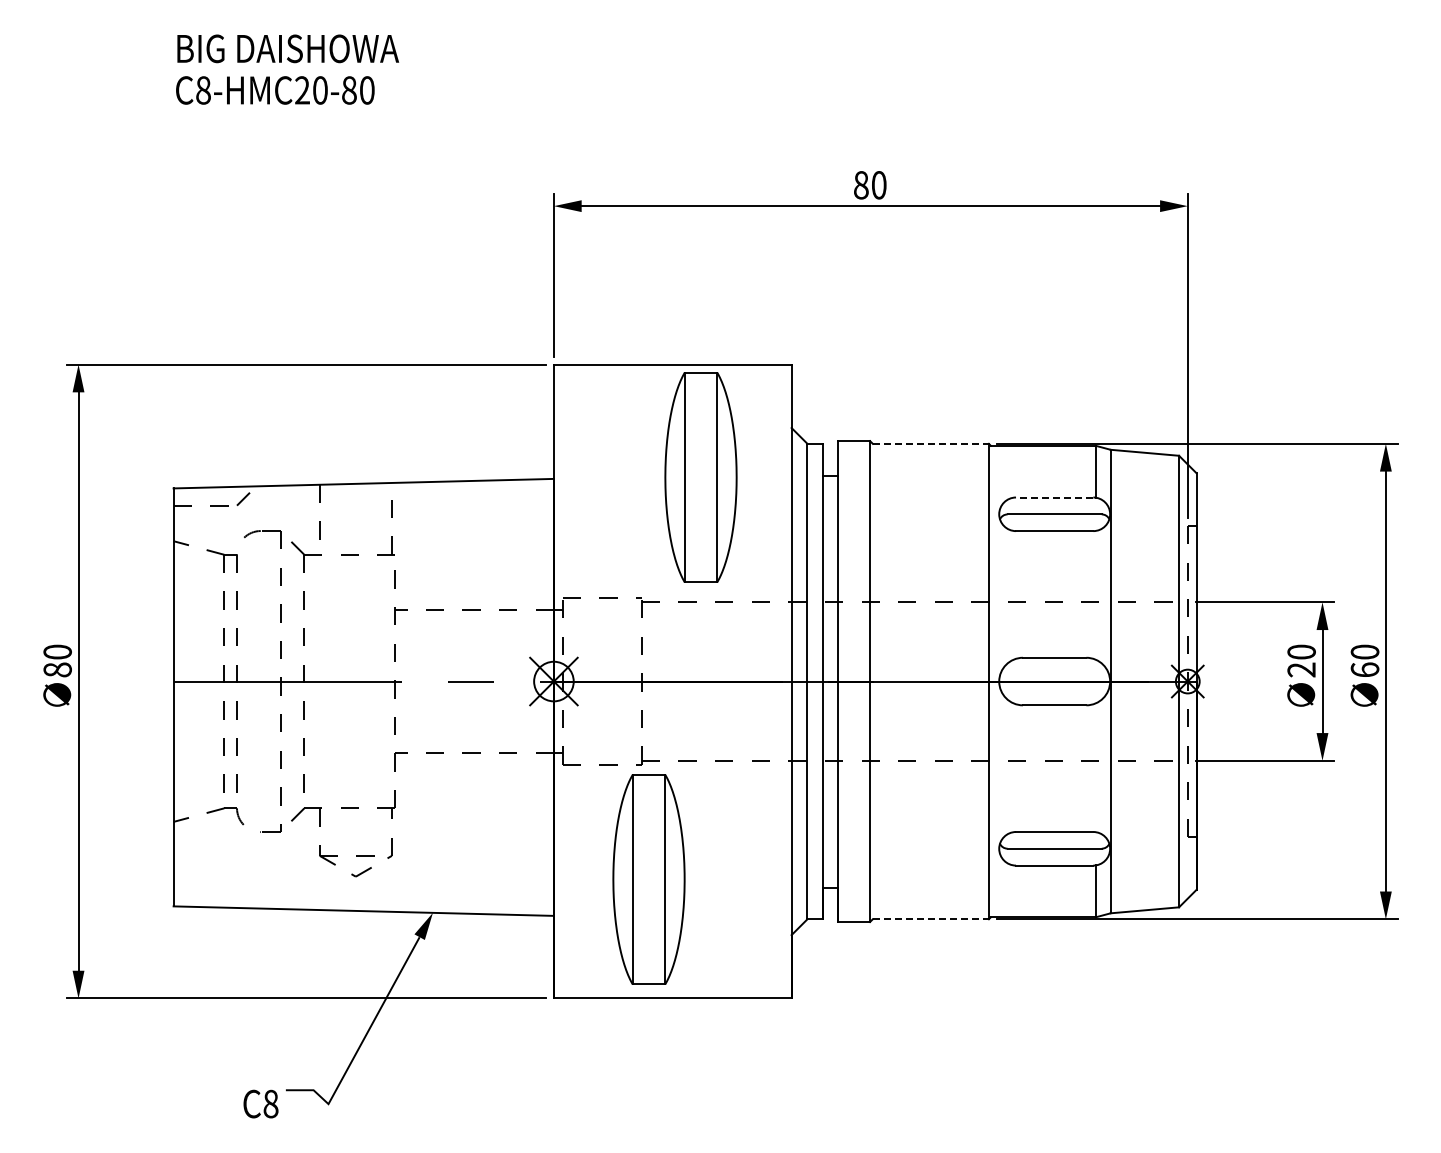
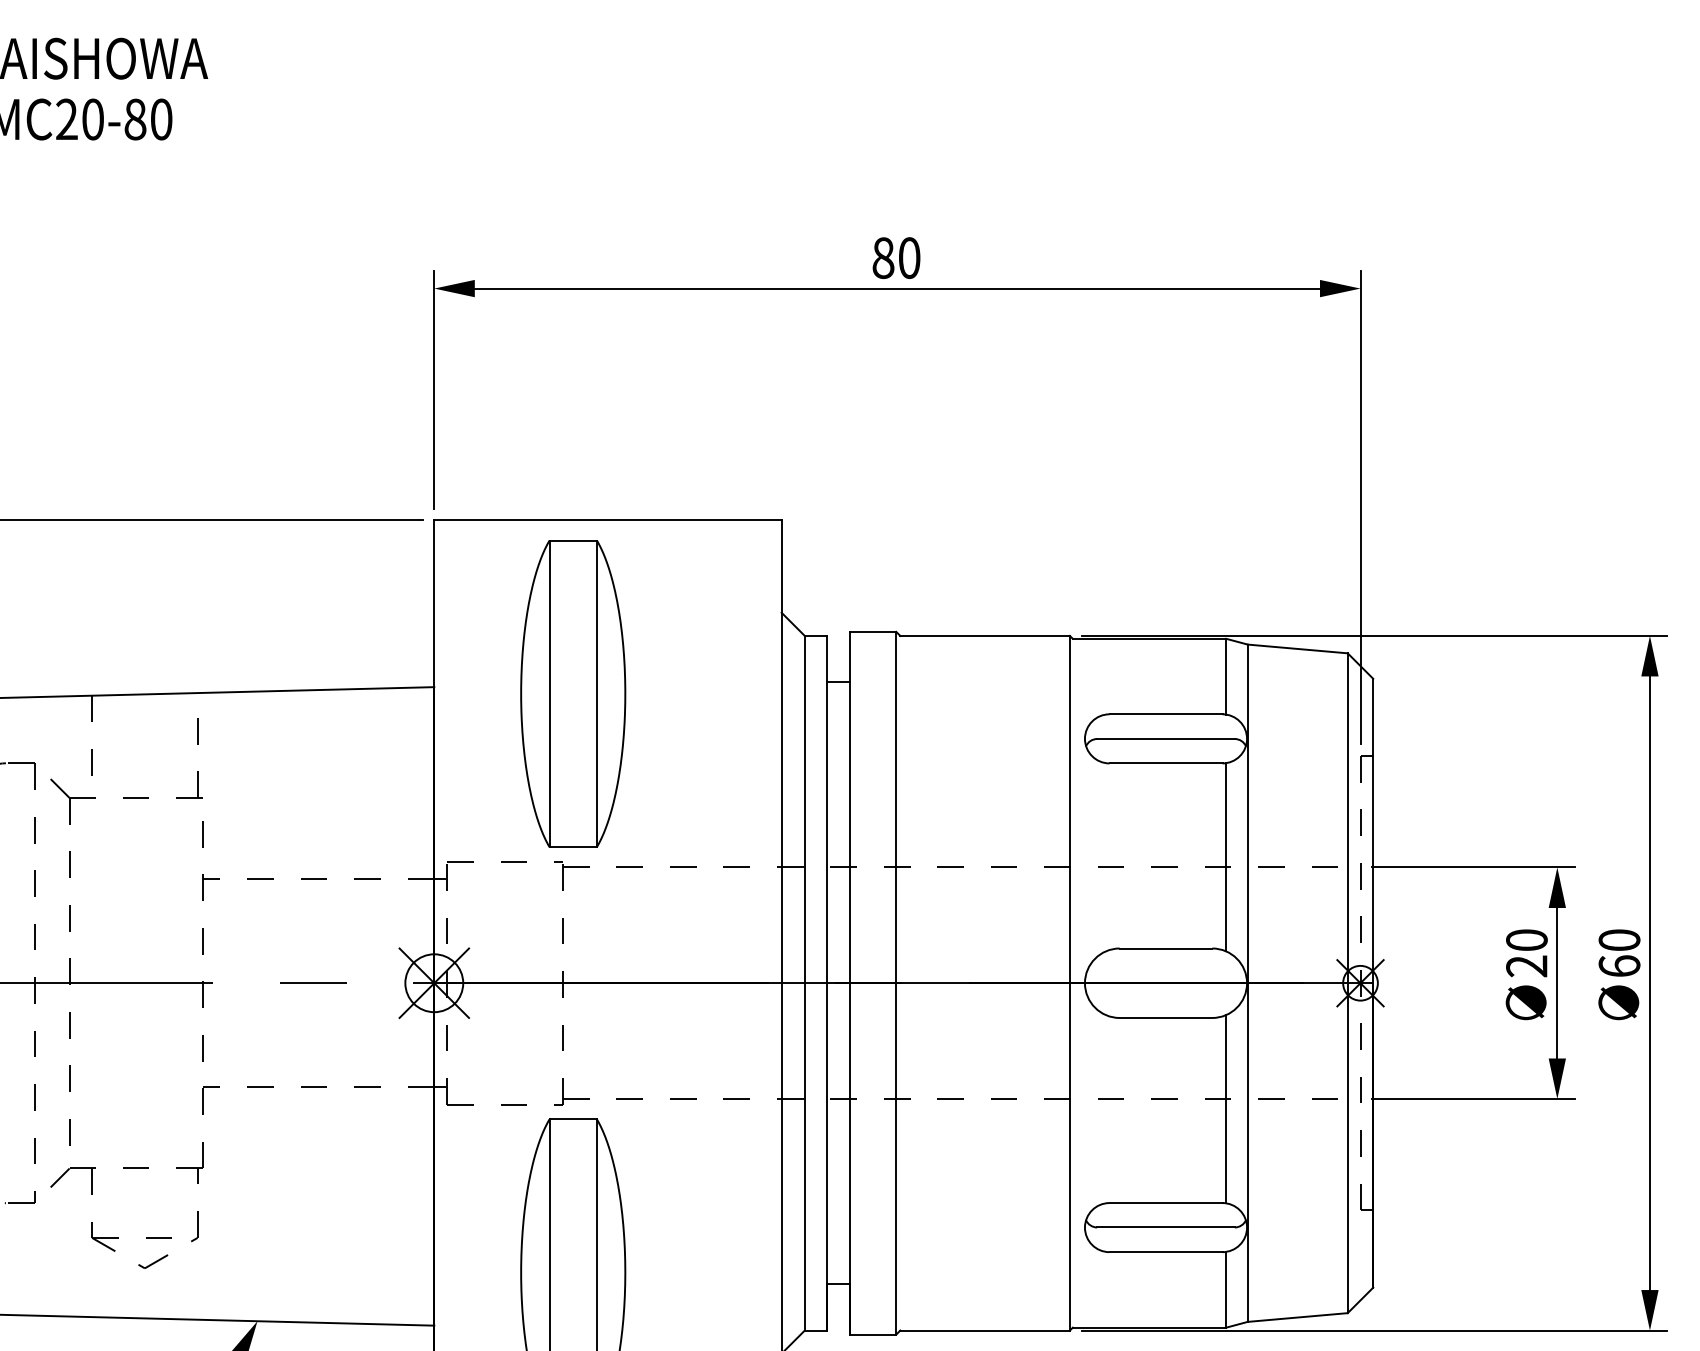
line: (931, 443) -> (986, 635), dashed -> solid
part: (700, 477) -> (572, 693), moved
line: (1054, 497) -> (1165, 714), dashed -> solid
line: (1095, 594) -> (1225, 856), added
line: (1095, 767) -> (1225, 1108), added
line: (931, 919) -> (986, 1330), dashed -> solid

